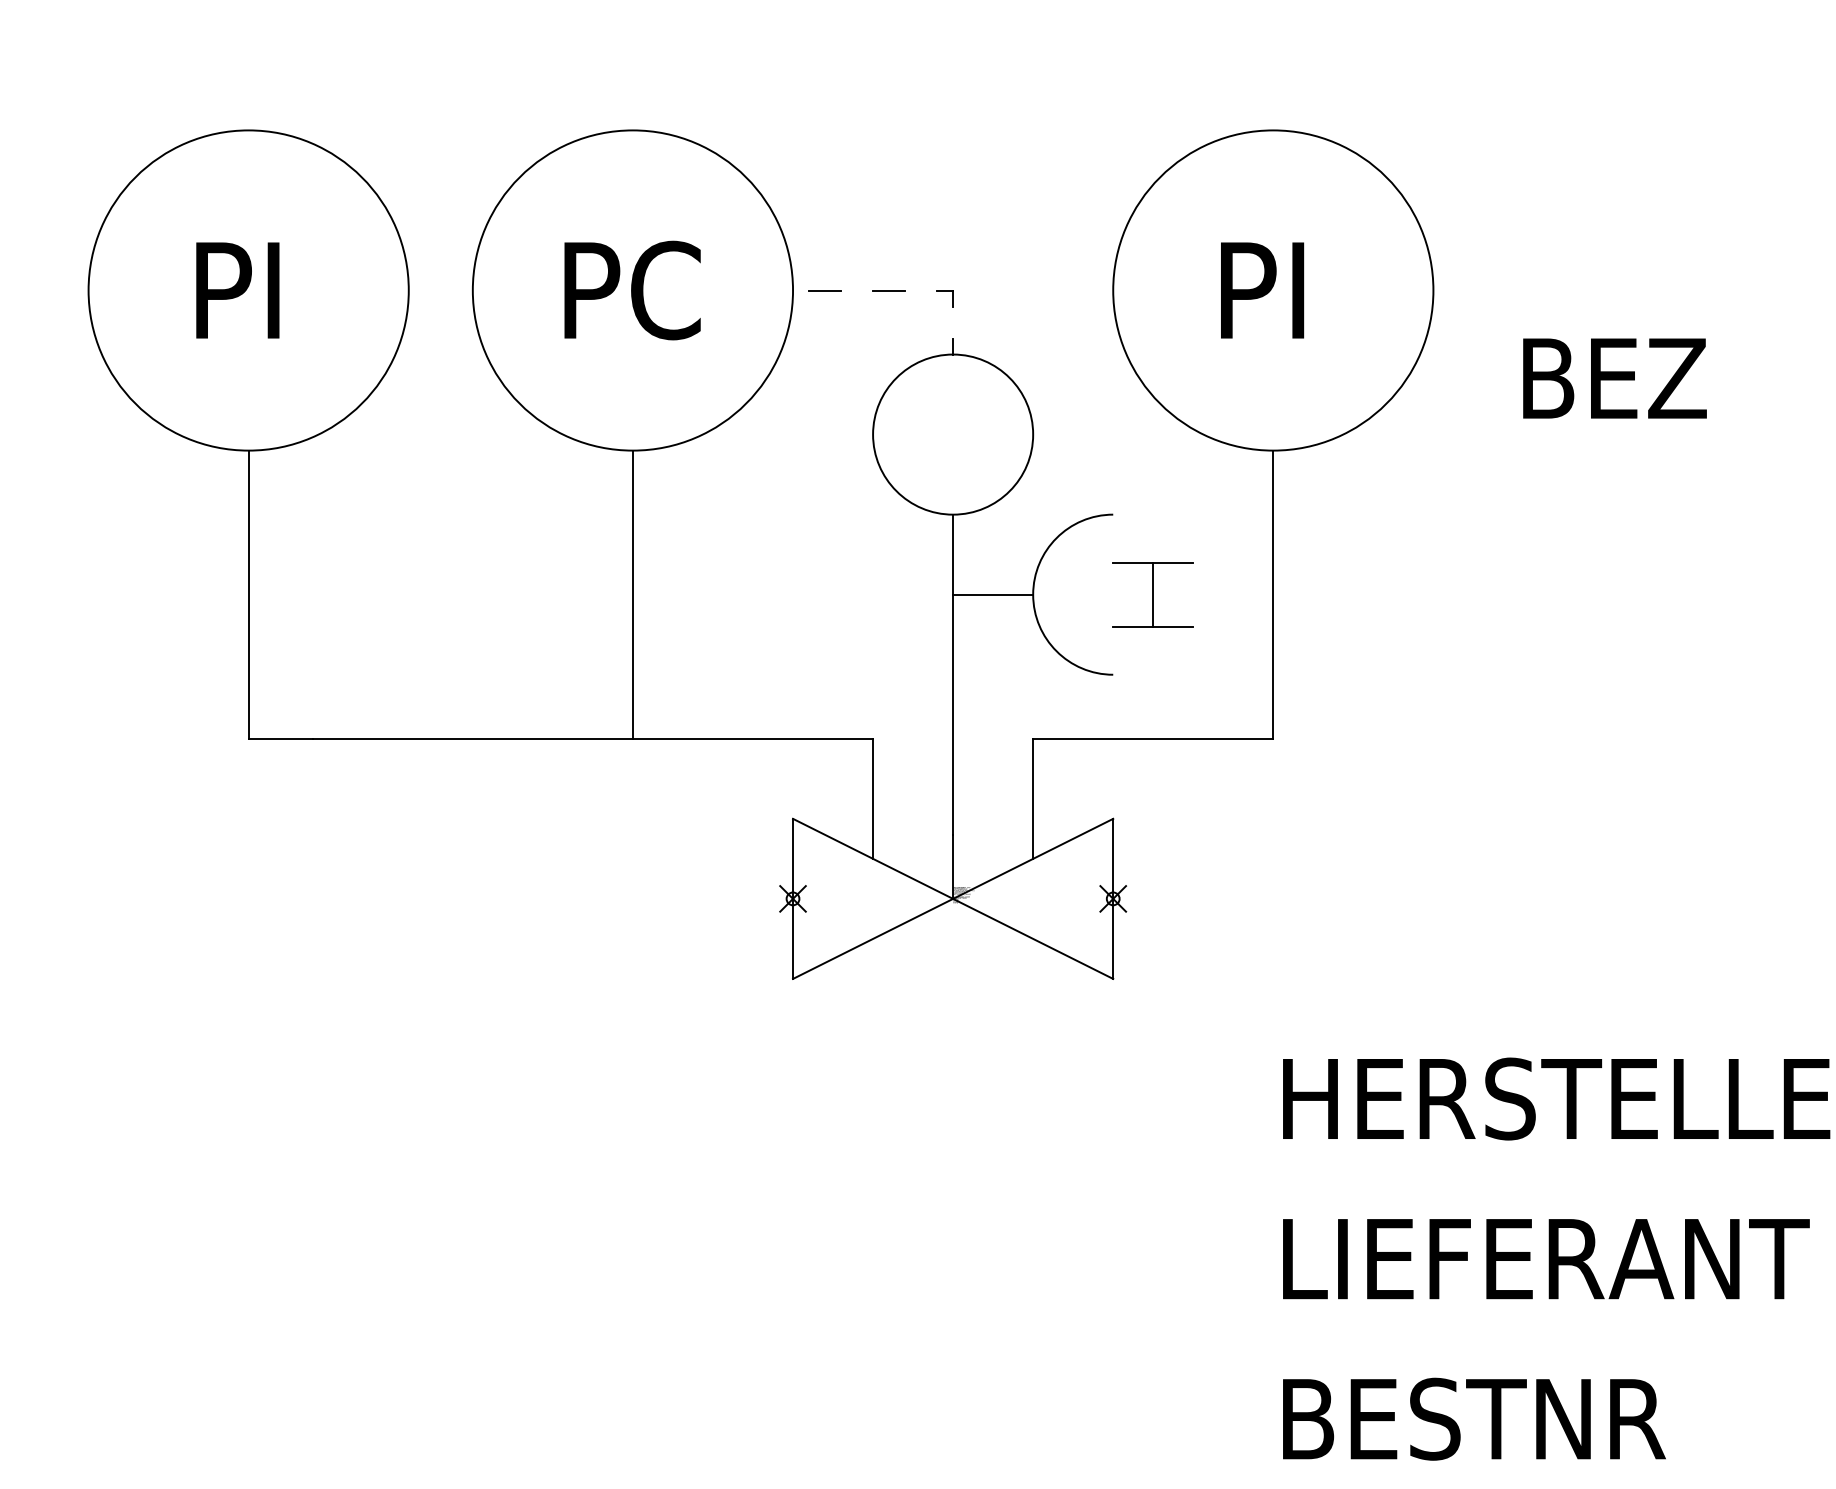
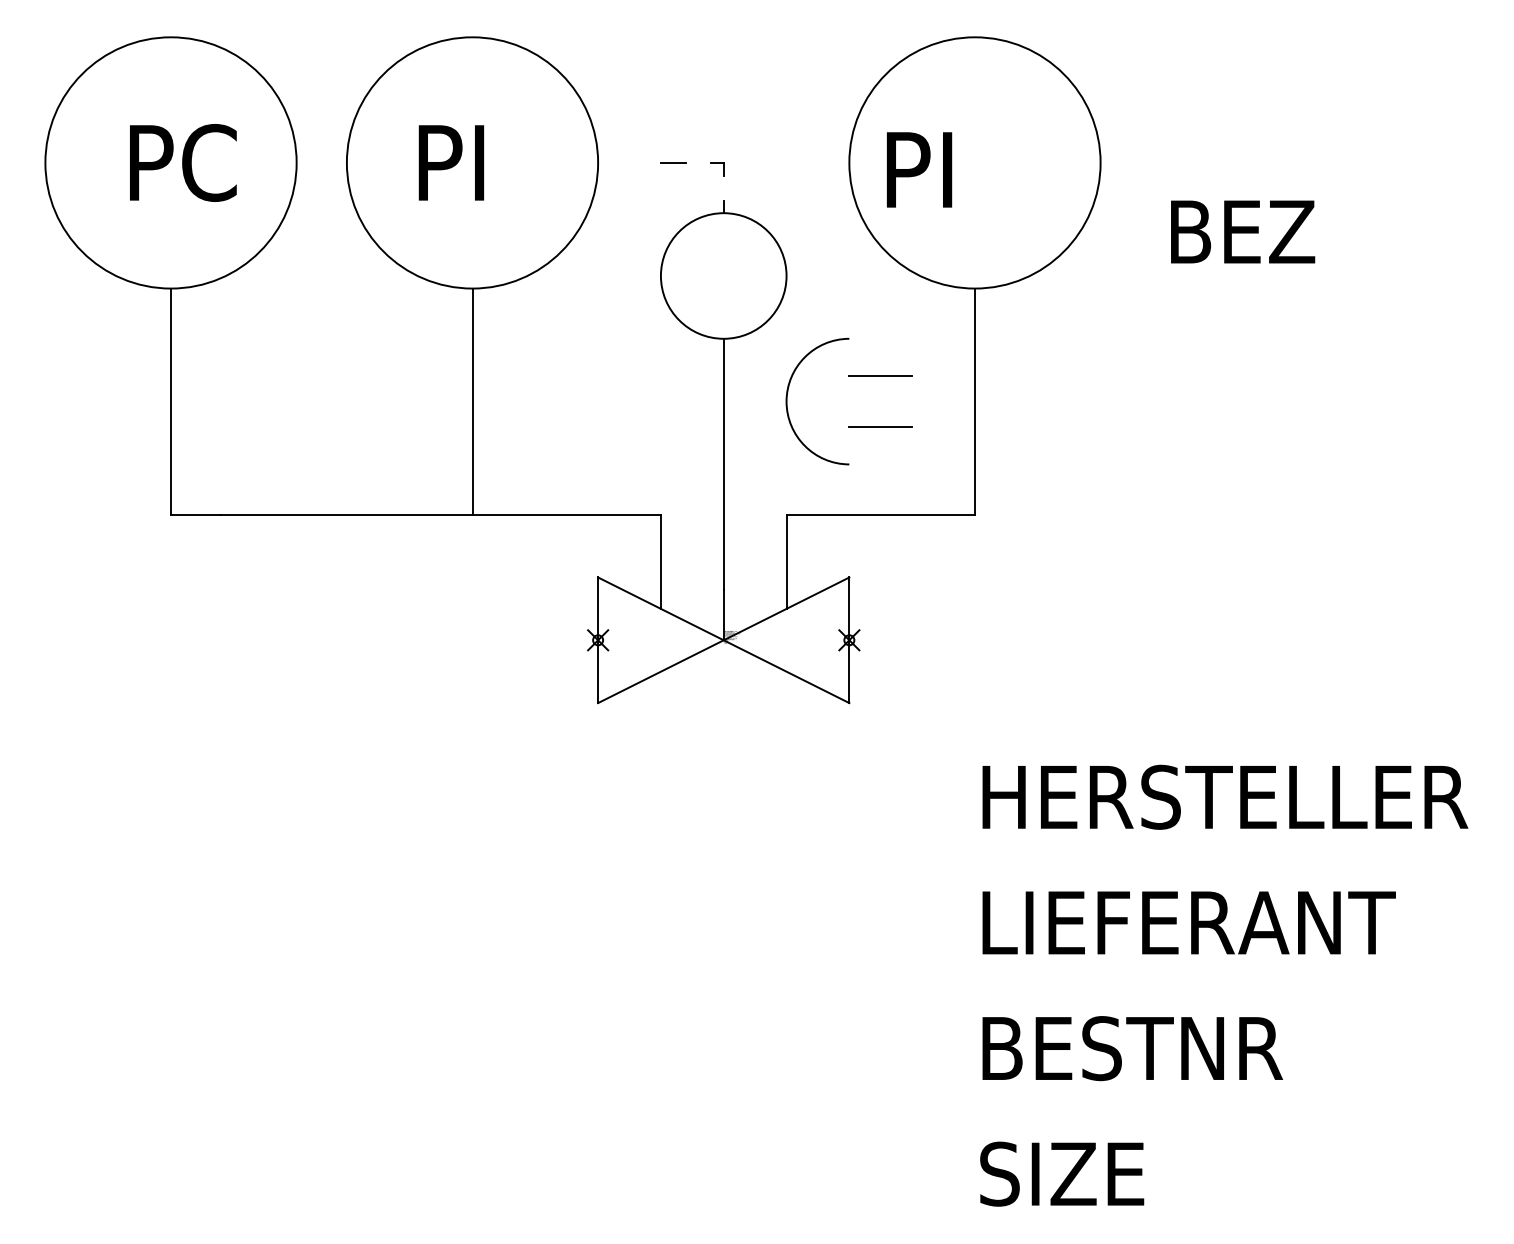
text: (297, 289) -> (209, 162), PI -> PC
text: (666, 289) -> (498, 162), PC -> PI
line: (824, 289) -> (622, 162), removed
text: (1262, 289) -> (919, 169), moved
line: (992, 594) -> (754, 401), removed
line: (1152, 594) -> (880, 401), removed

